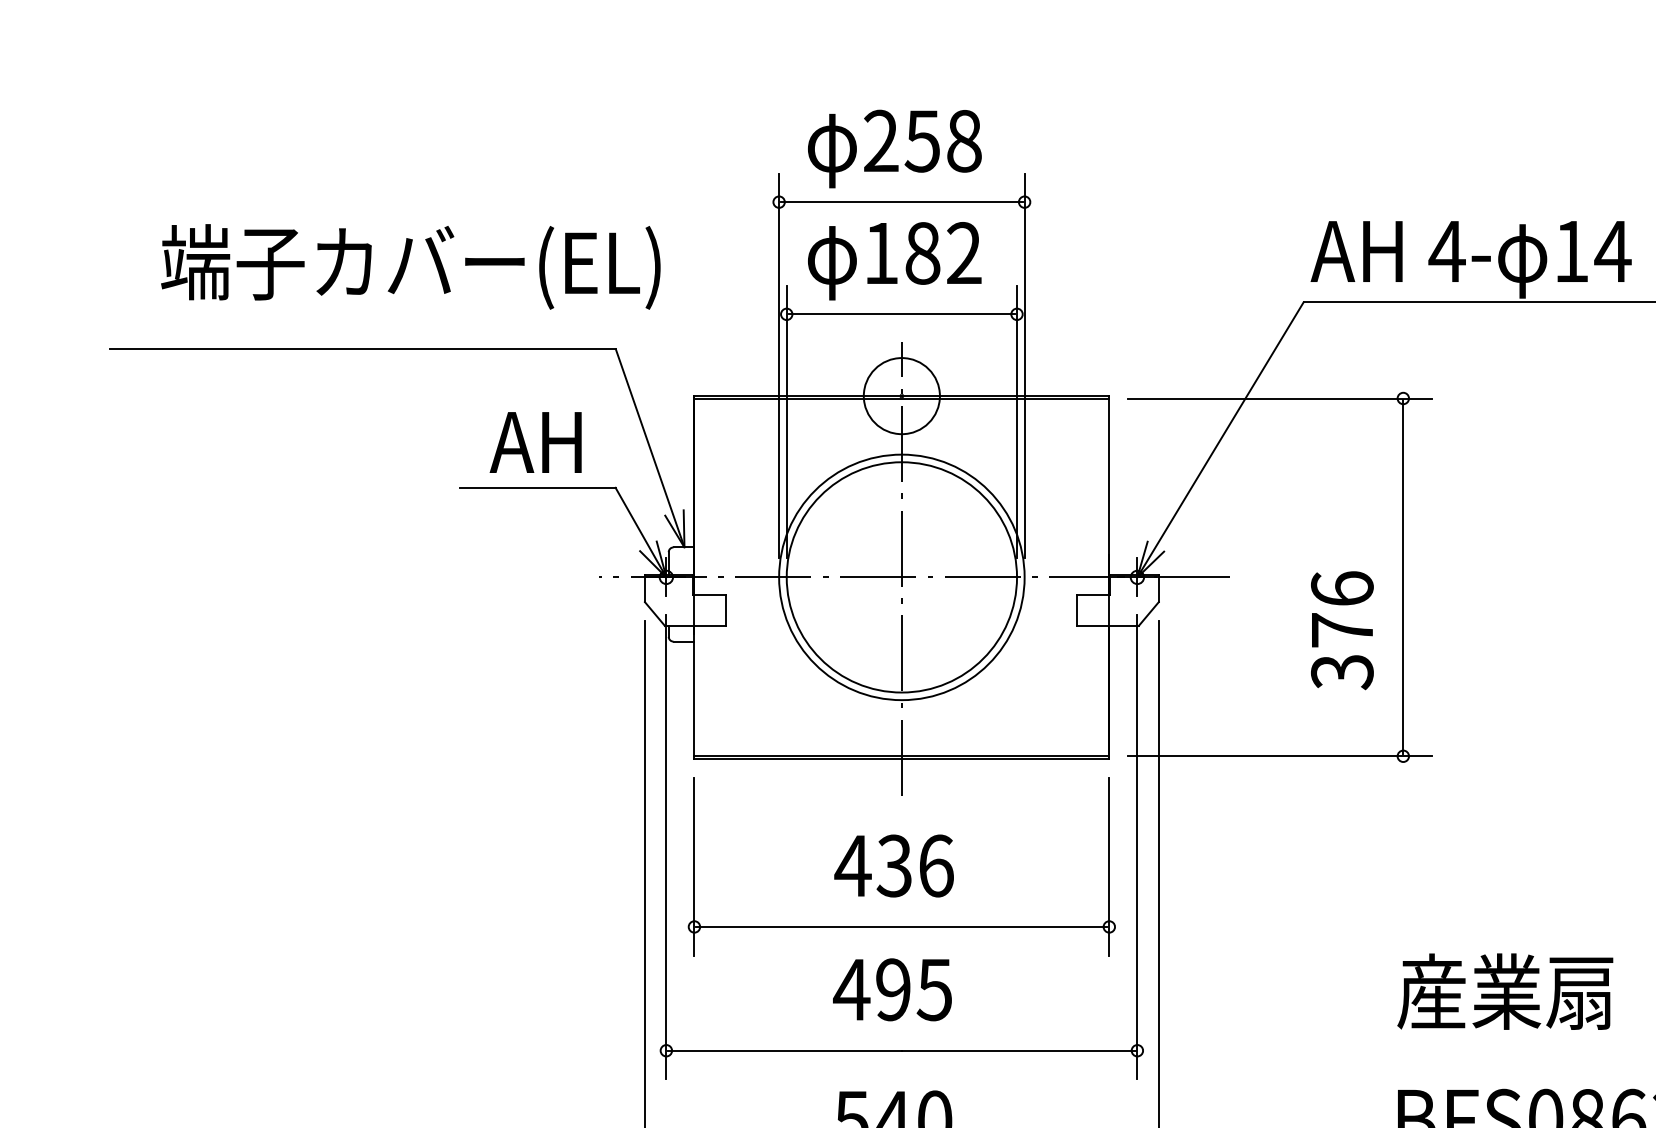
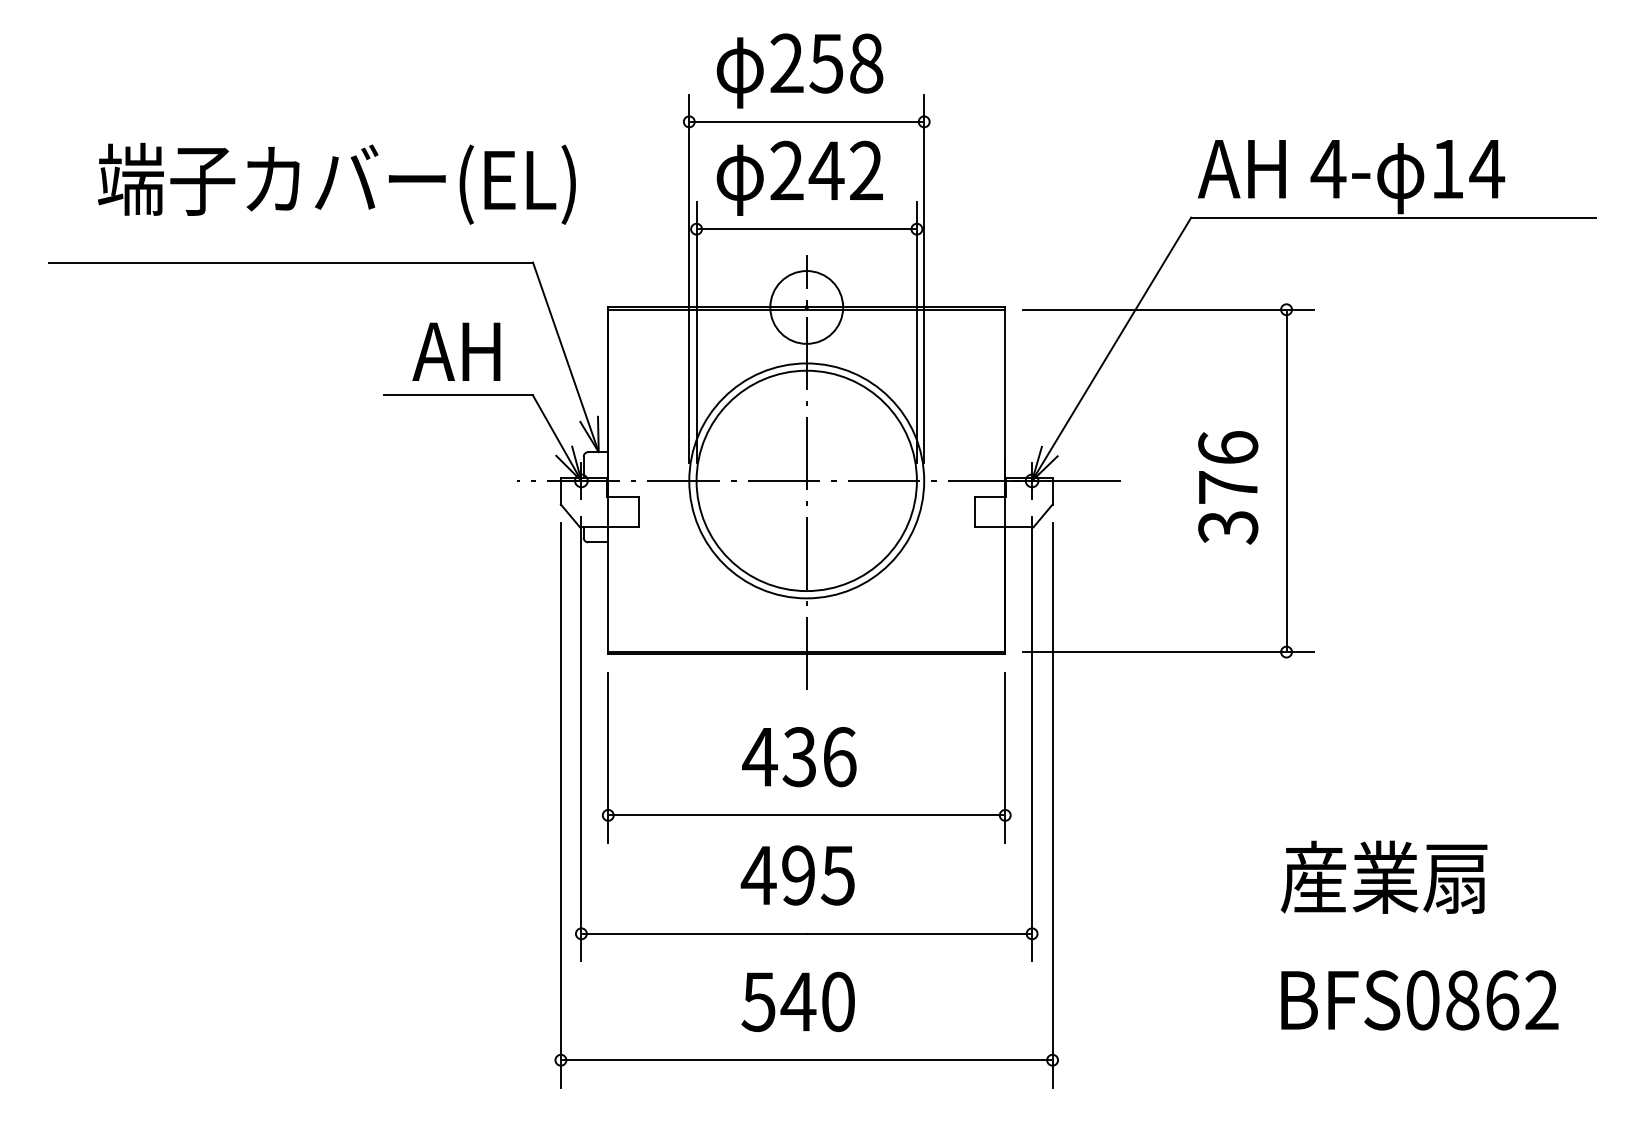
text: (902, 252) -> (807, 170), 182 -> 242
text: (1342, 630) -> (1228, 487), moved

